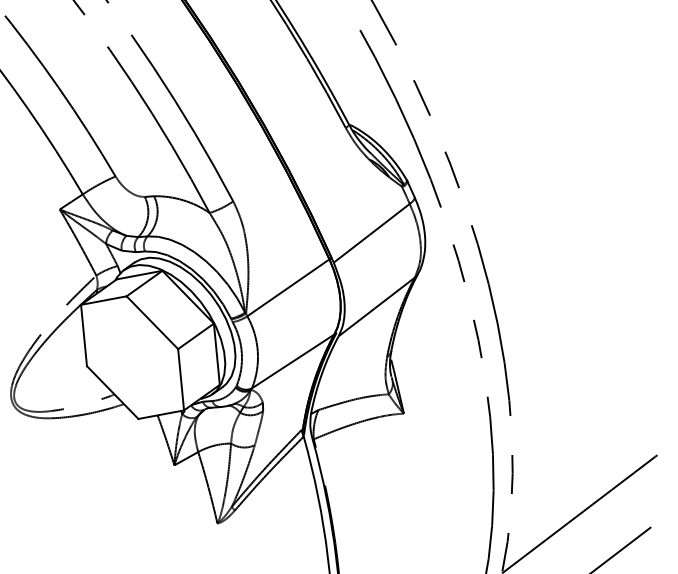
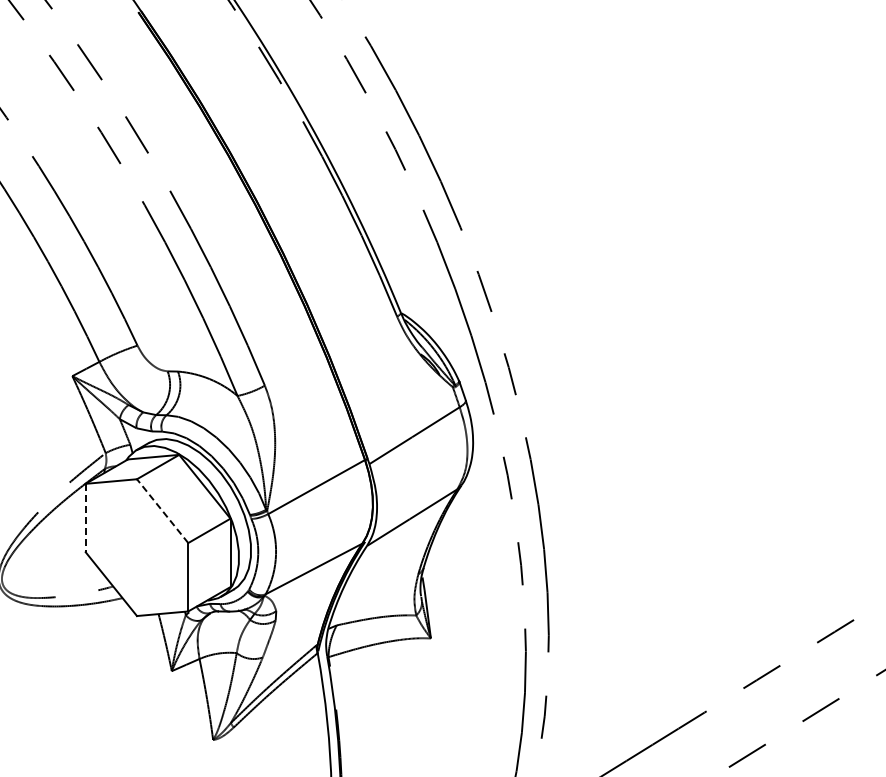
line: (152, 323) -> (162, 511), solid -> dashed
line: (83, 335) -> (85, 518), solid -> dashed

